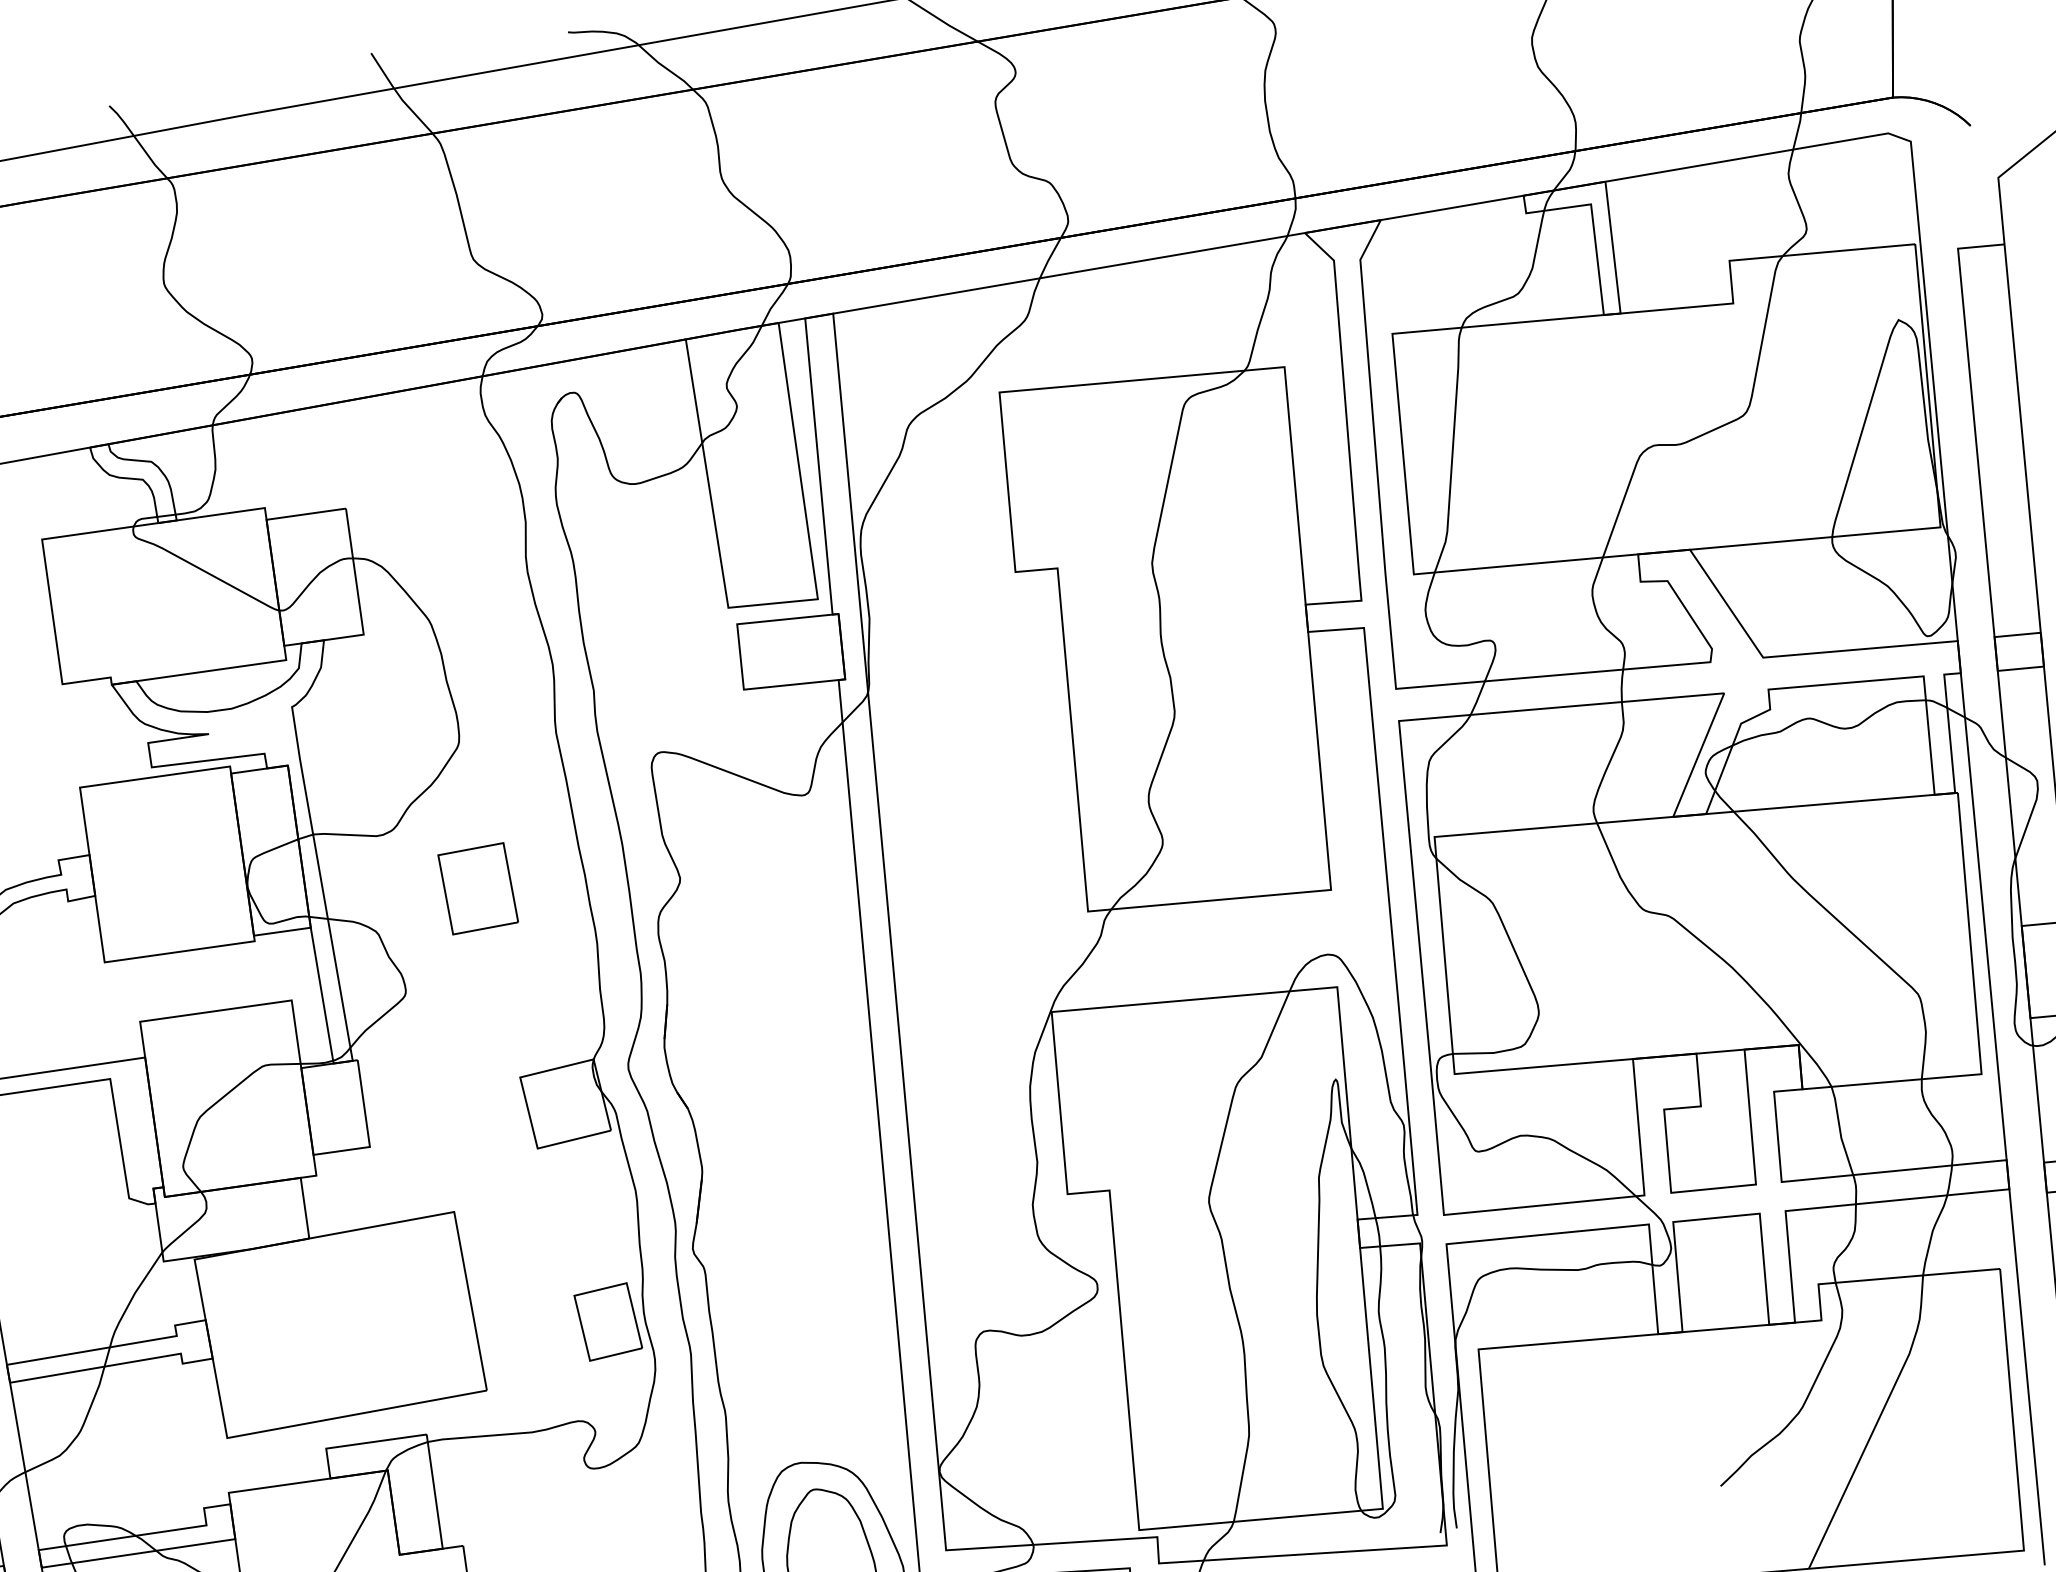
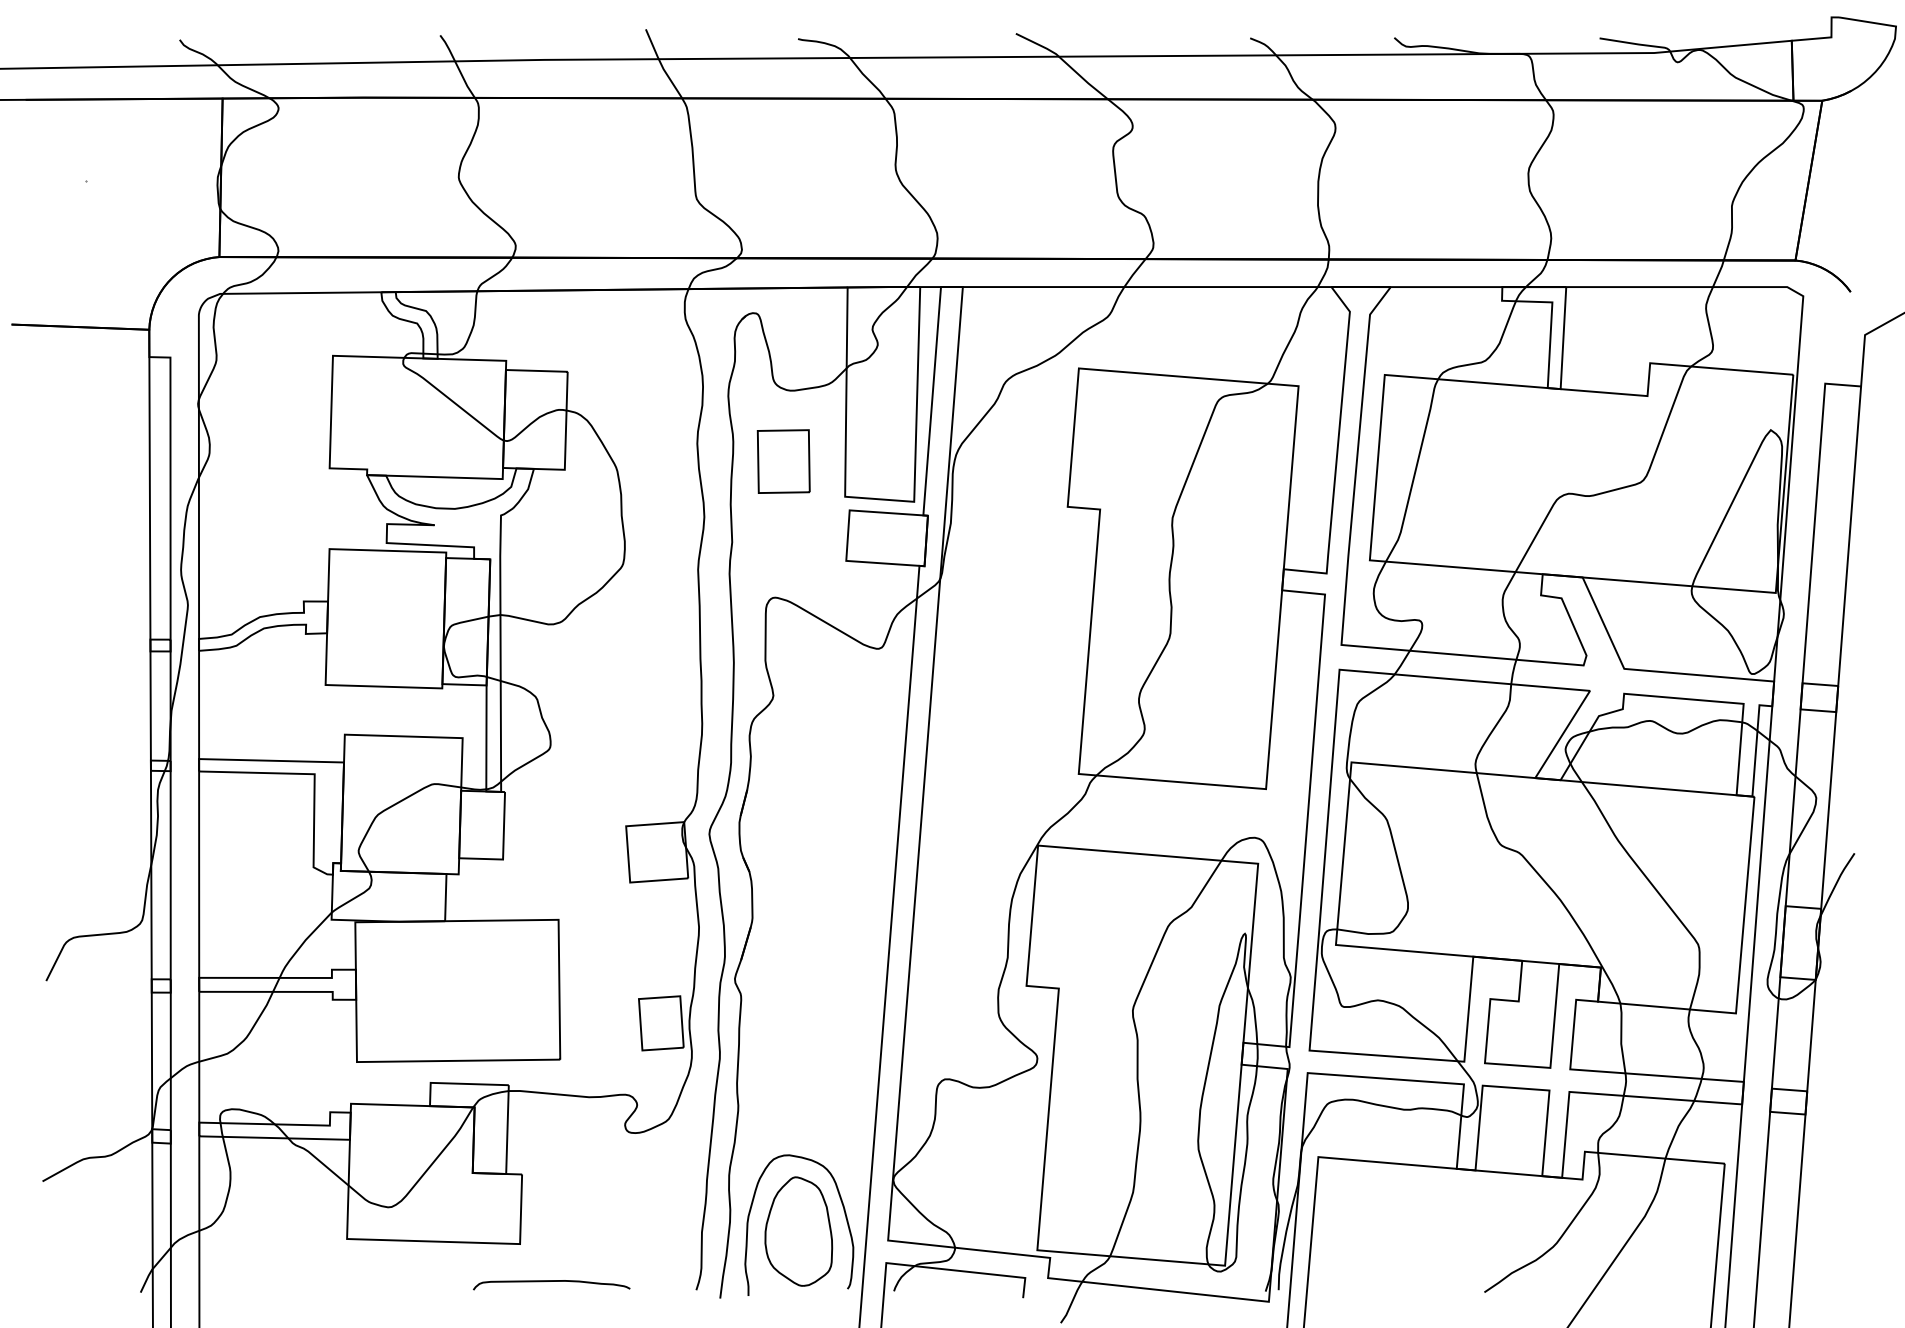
part: (477, 888) -> (783, 461), moved

